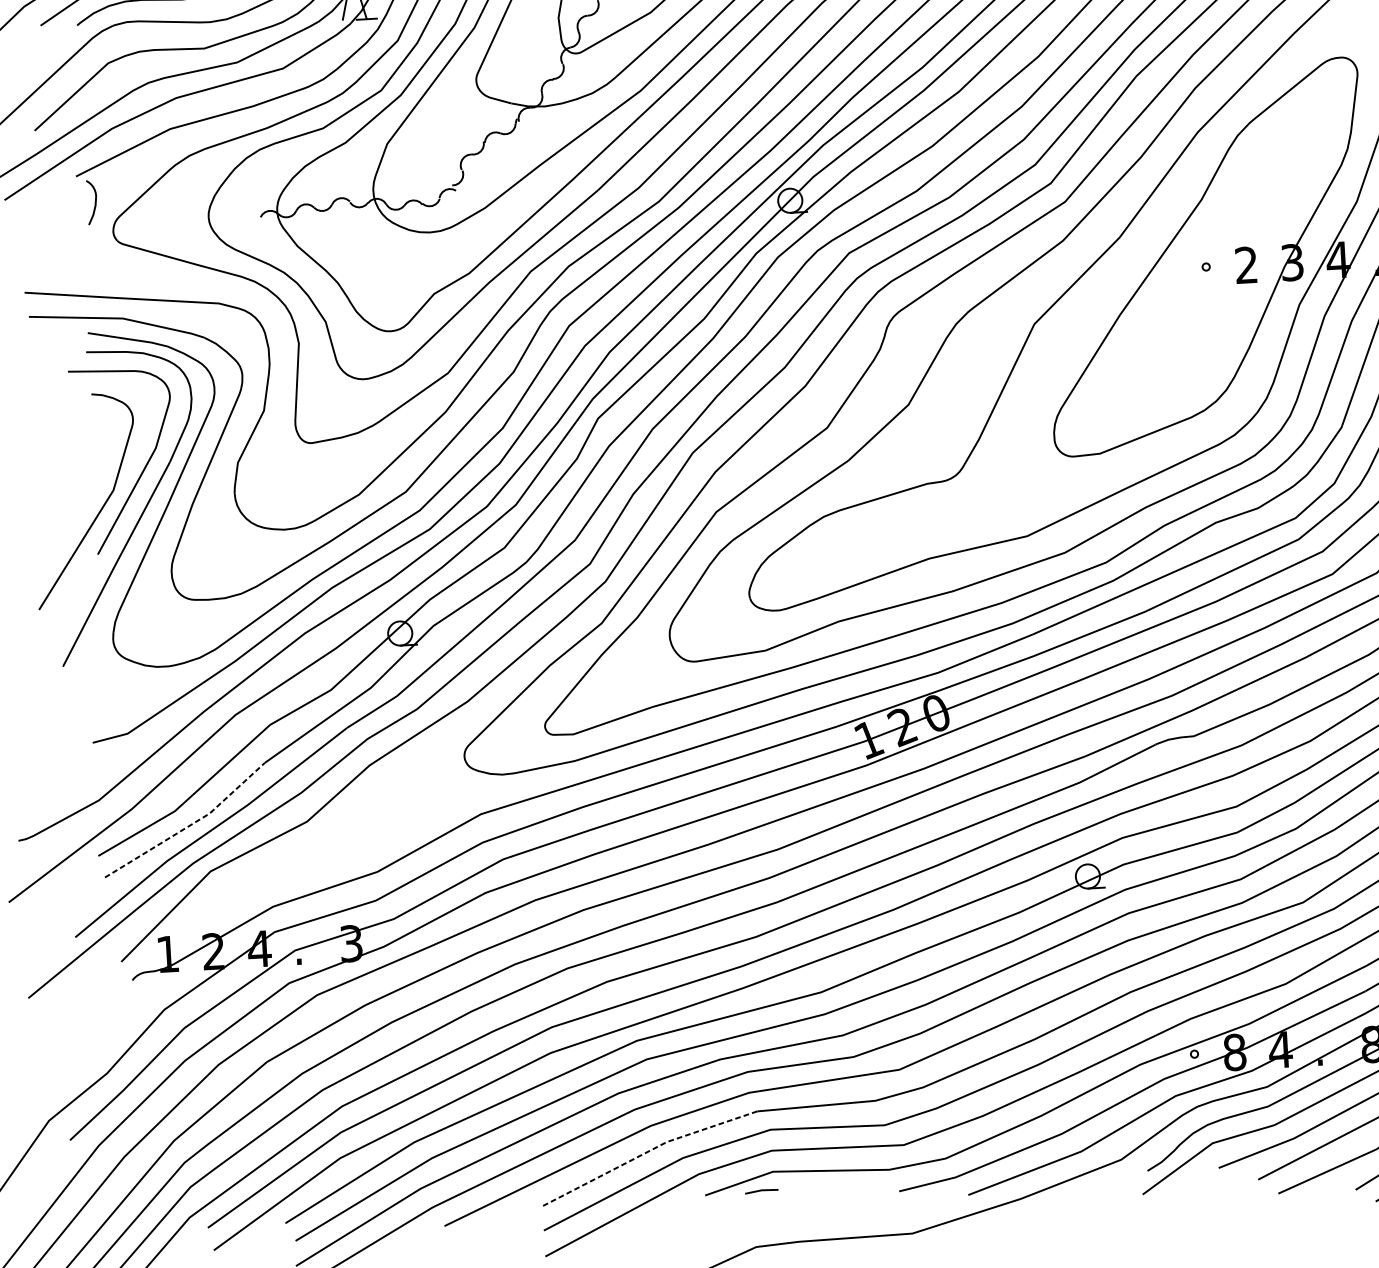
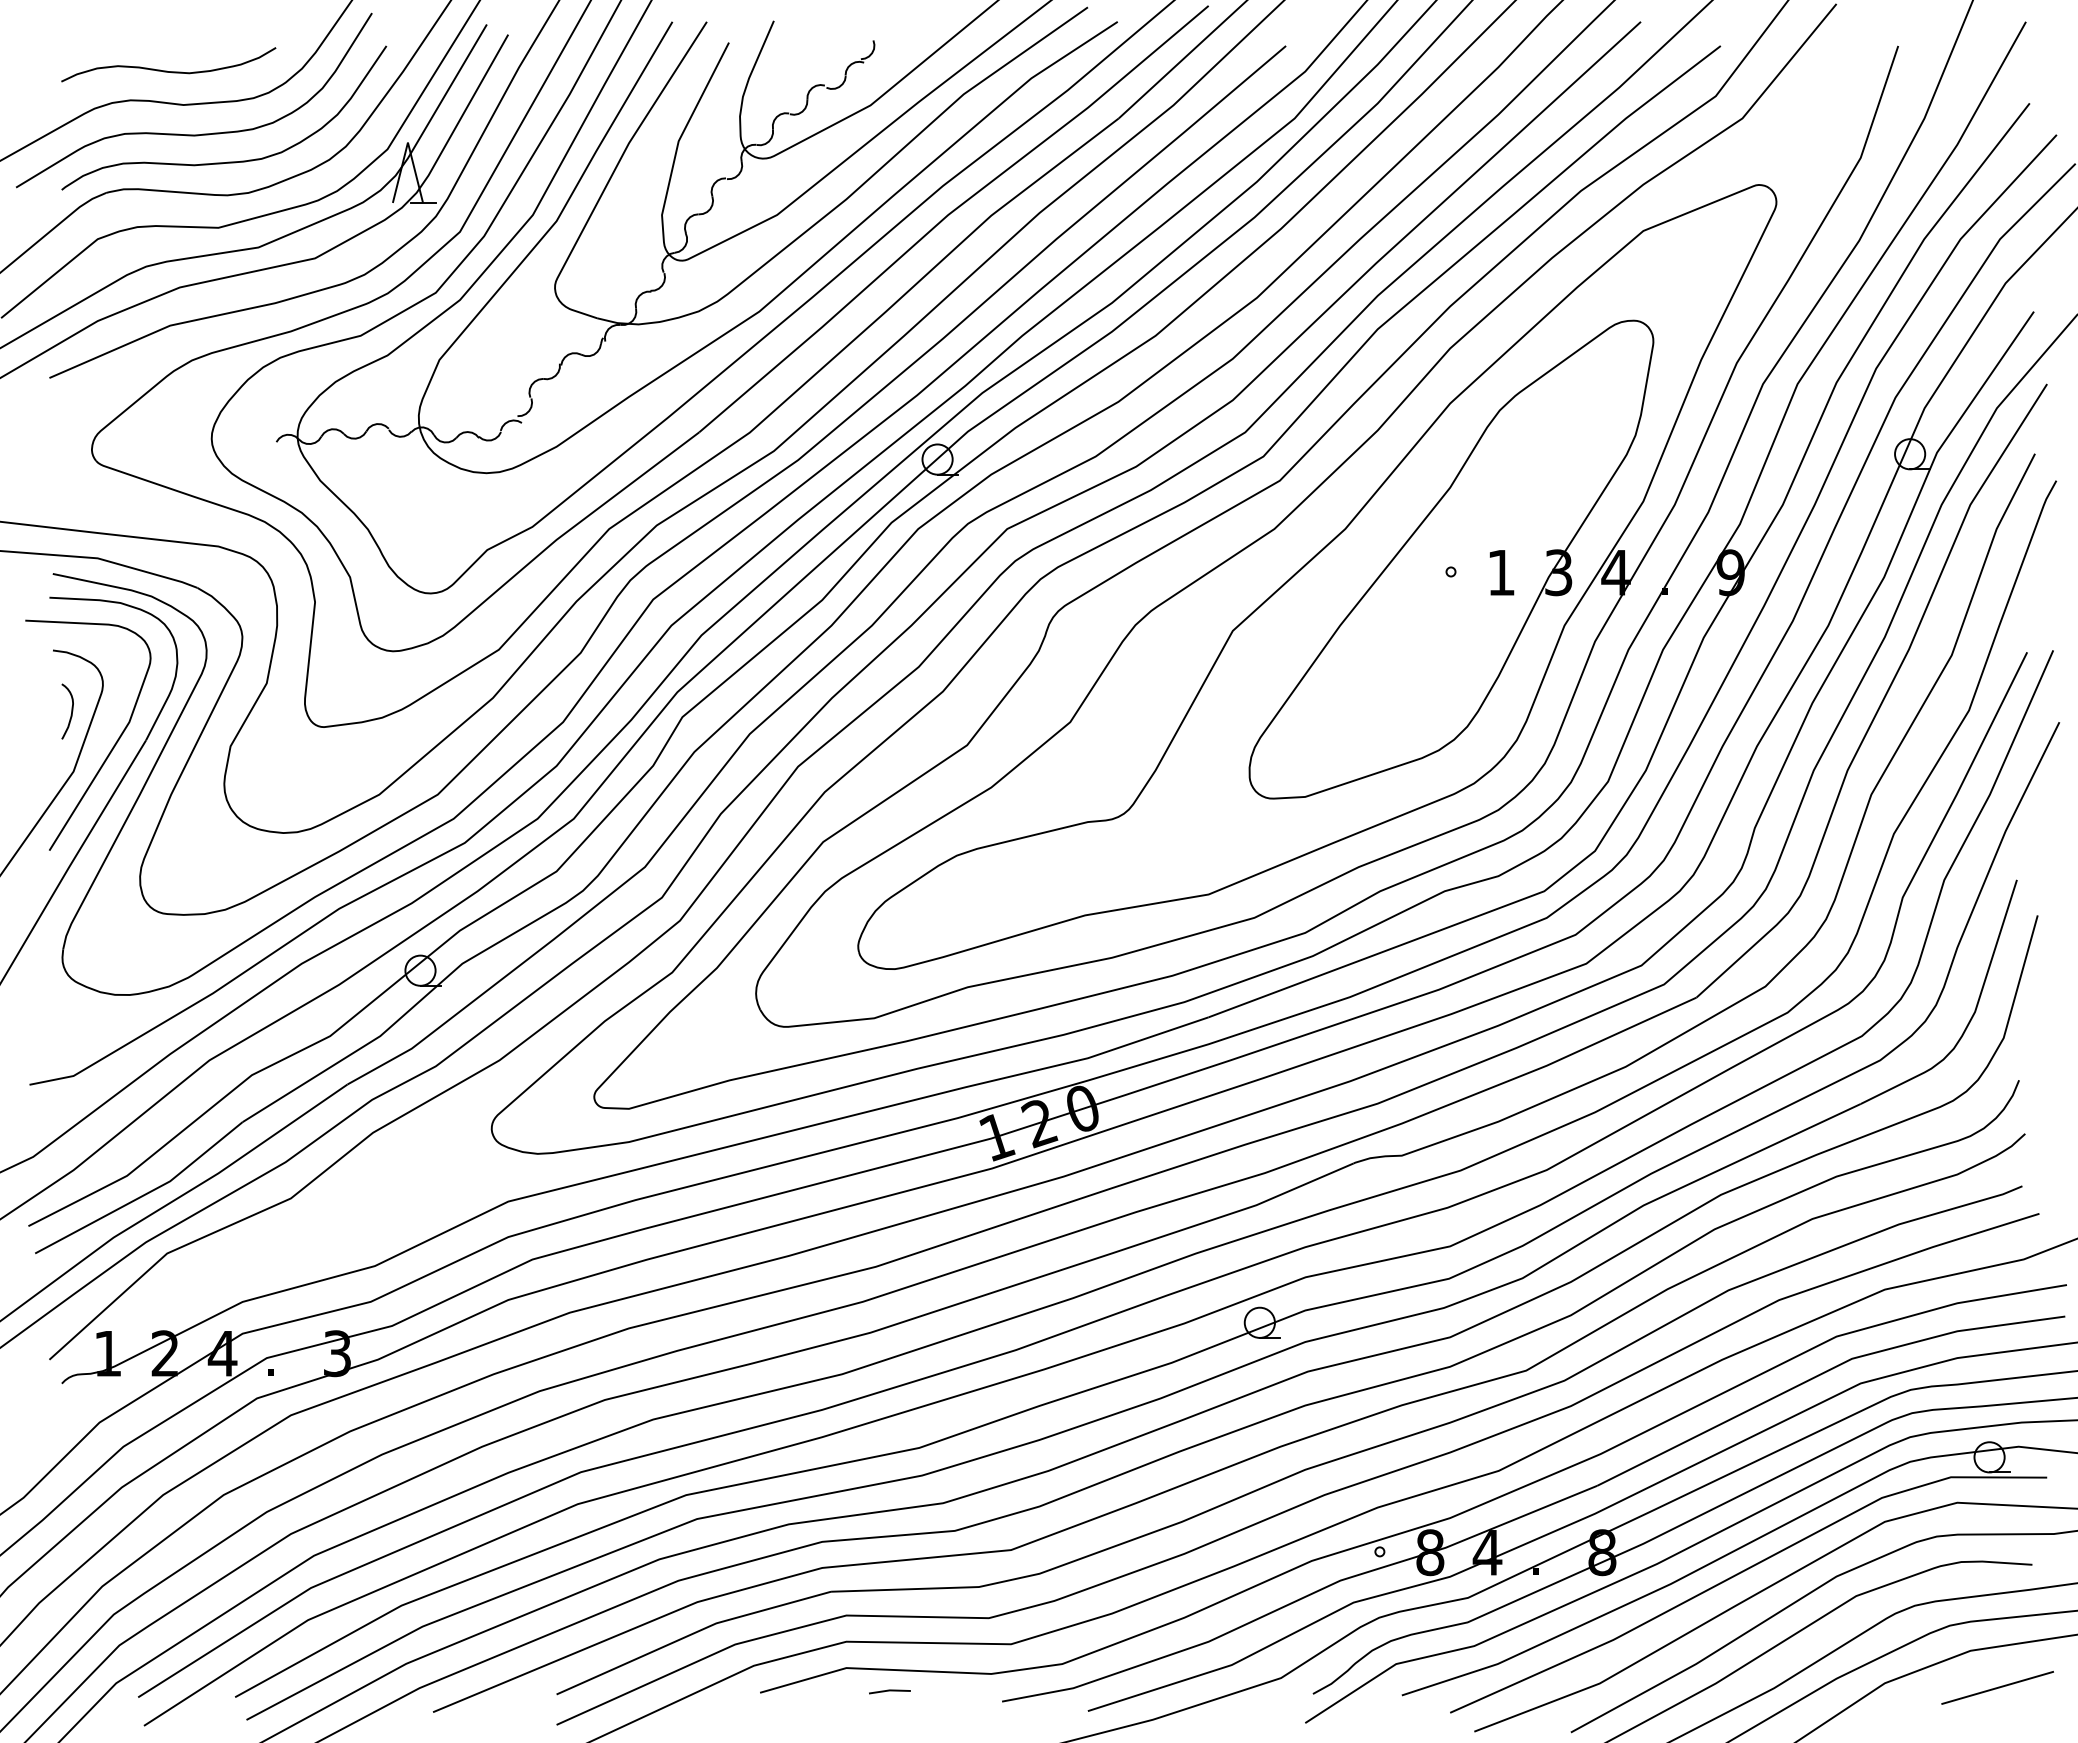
curve: (95, 202) -> (71, 711), moved
text: (1245, 265) -> (1500, 572), 2 -> 1
line: (189, 825) -> (144, 1194), dashed -> solid
line: (646, 1152) -> (690, 1634), dashed -> solid
line: (761, 1191) -> (889, 1691), moved

